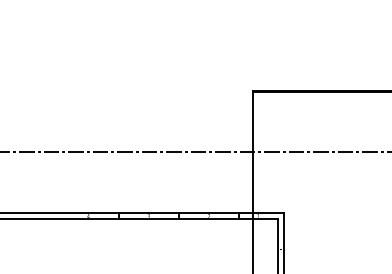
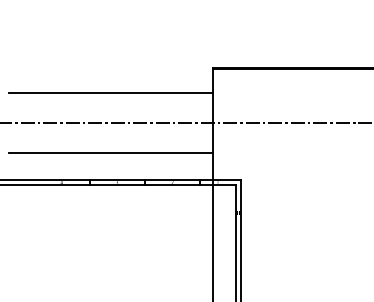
line: (142, 119) -> (111, 93), added
line: (142, 183) -> (111, 152), added

